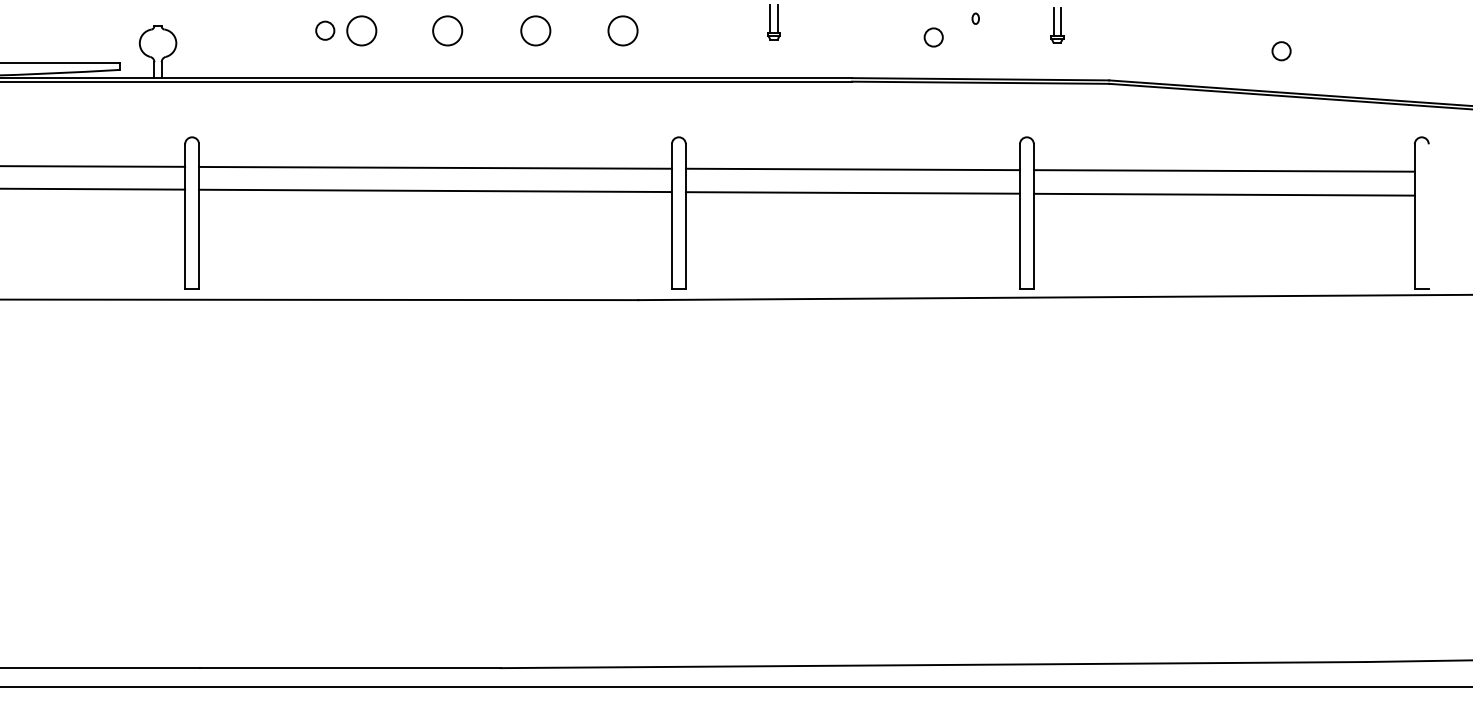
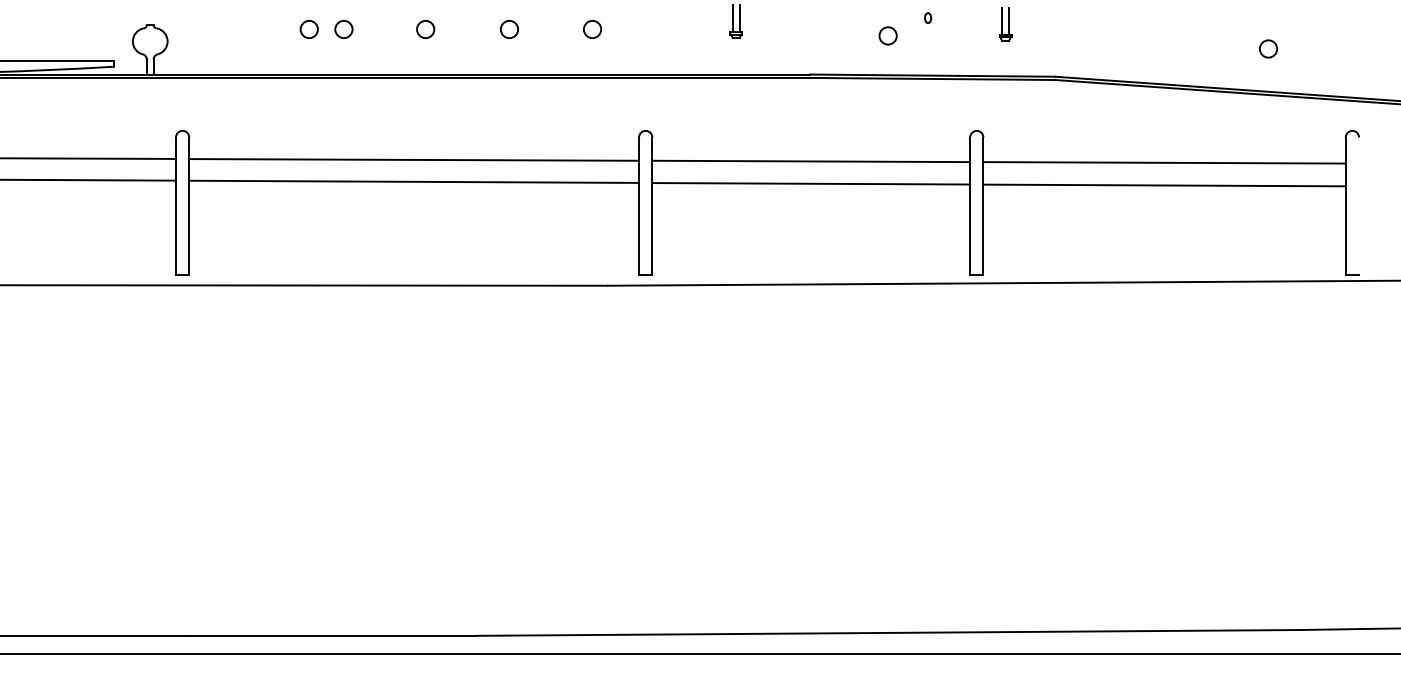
circle: (361, 30) -> (343, 29), size x0.62
circle: (447, 30) -> (425, 29), size x0.62
circle: (535, 30) -> (509, 29), size x0.62
circle: (622, 30) -> (592, 29), size x0.62
circle: (1281, 51) -> (1268, 49), moved

